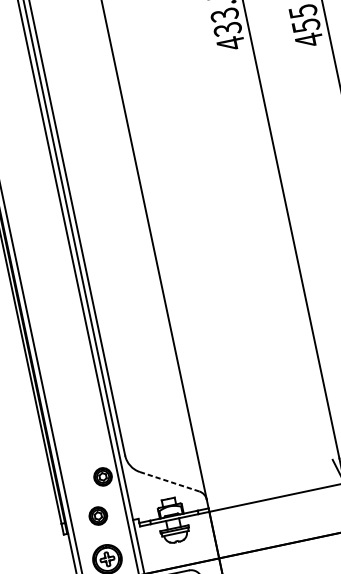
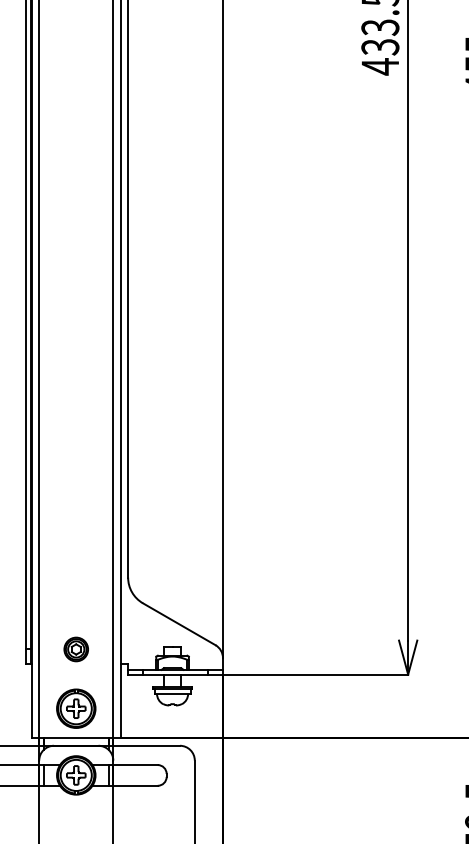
part: (102, 477) -> (92, 599), removed
line: (169, 481) -> (179, 624), dashed -> solid

